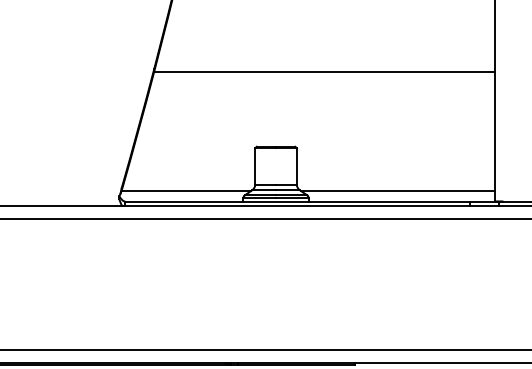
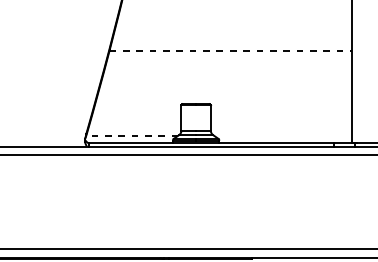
line: (325, 71) -> (231, 50), solid -> dashed
line: (186, 191) -> (132, 135), solid -> dashed
line: (397, 191) -> (282, 135), removed

